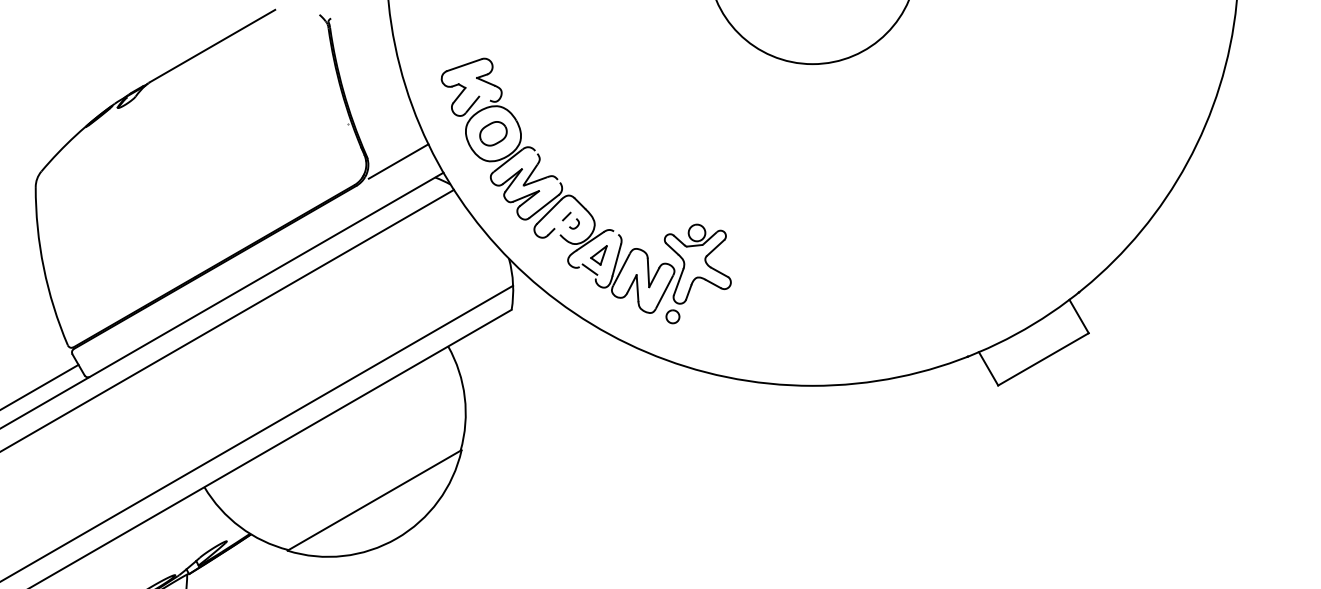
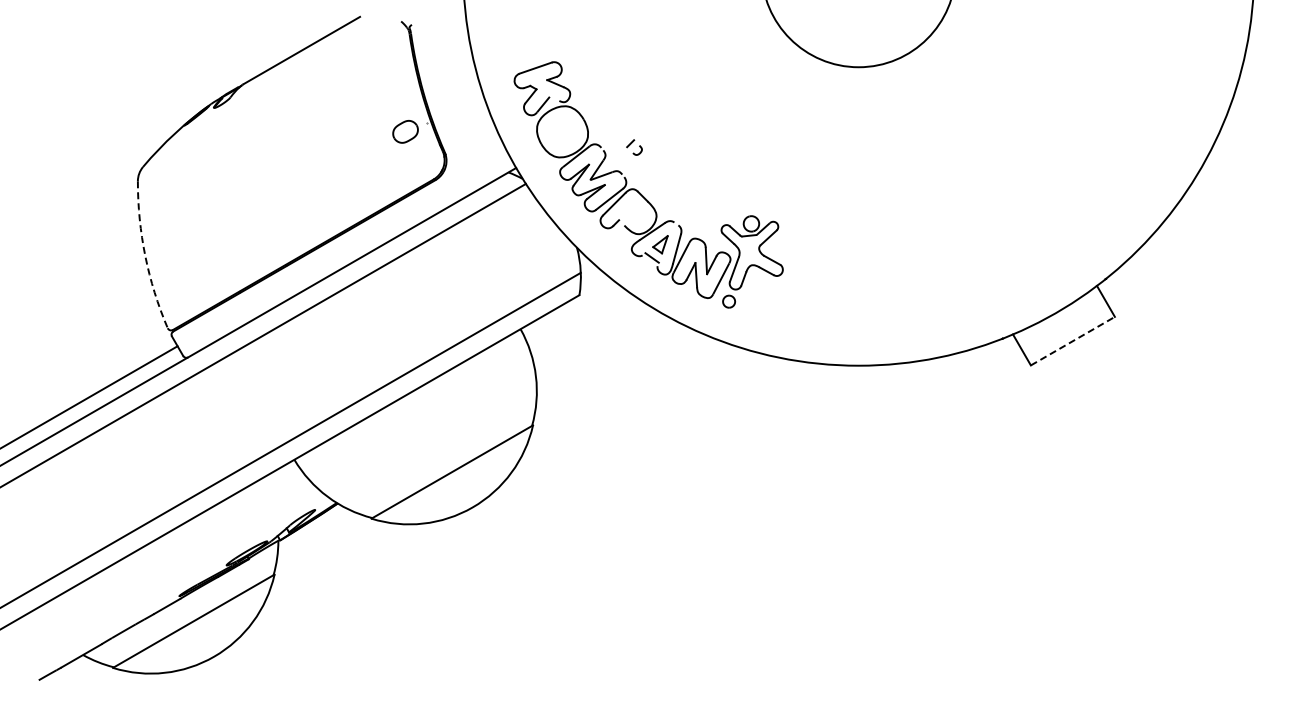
part: (493, 133) -> (405, 131), moved
line: (398, 161) -> (474, 157), removed
part: (570, 220) -> (634, 147), moved
arc: (43, 268) -> (145, 256), solid -> dashed
line: (1043, 359) -> (1072, 341), solid -> dashed

